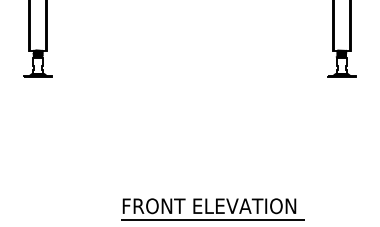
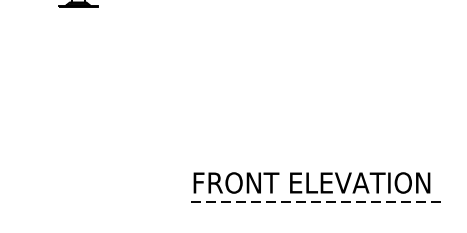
line: (213, 220) -> (317, 202), solid -> dashed

